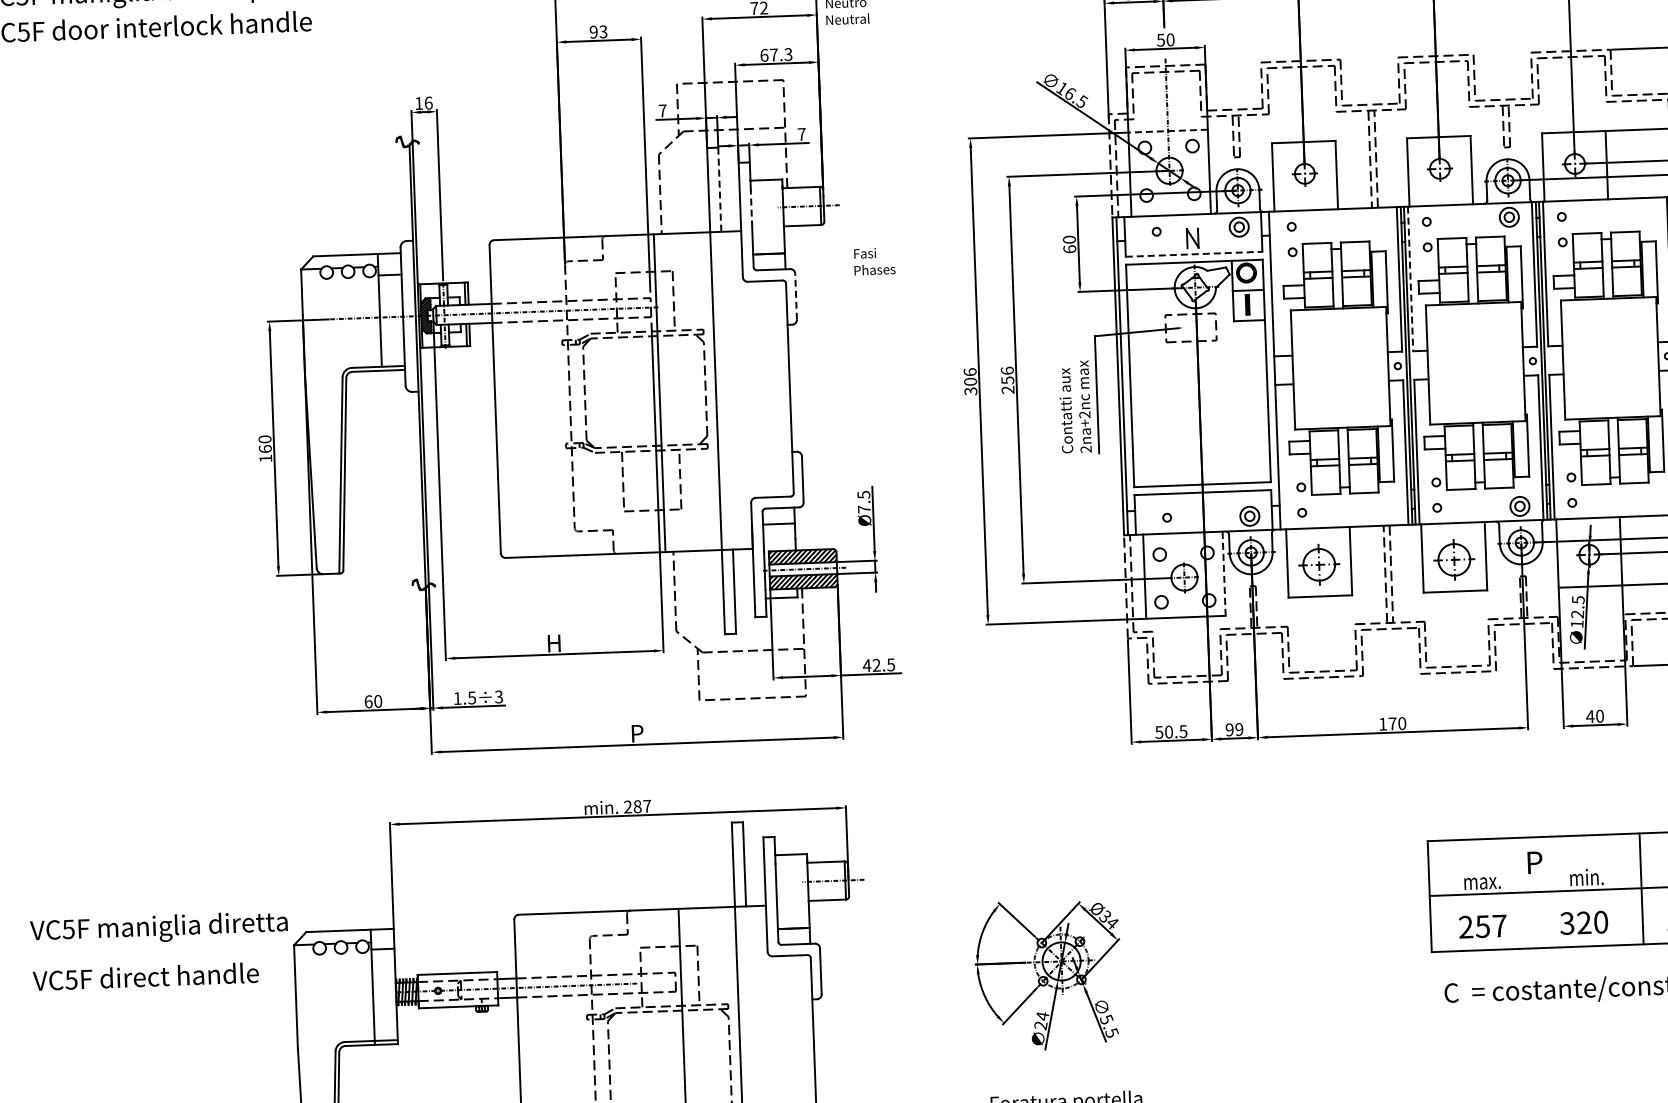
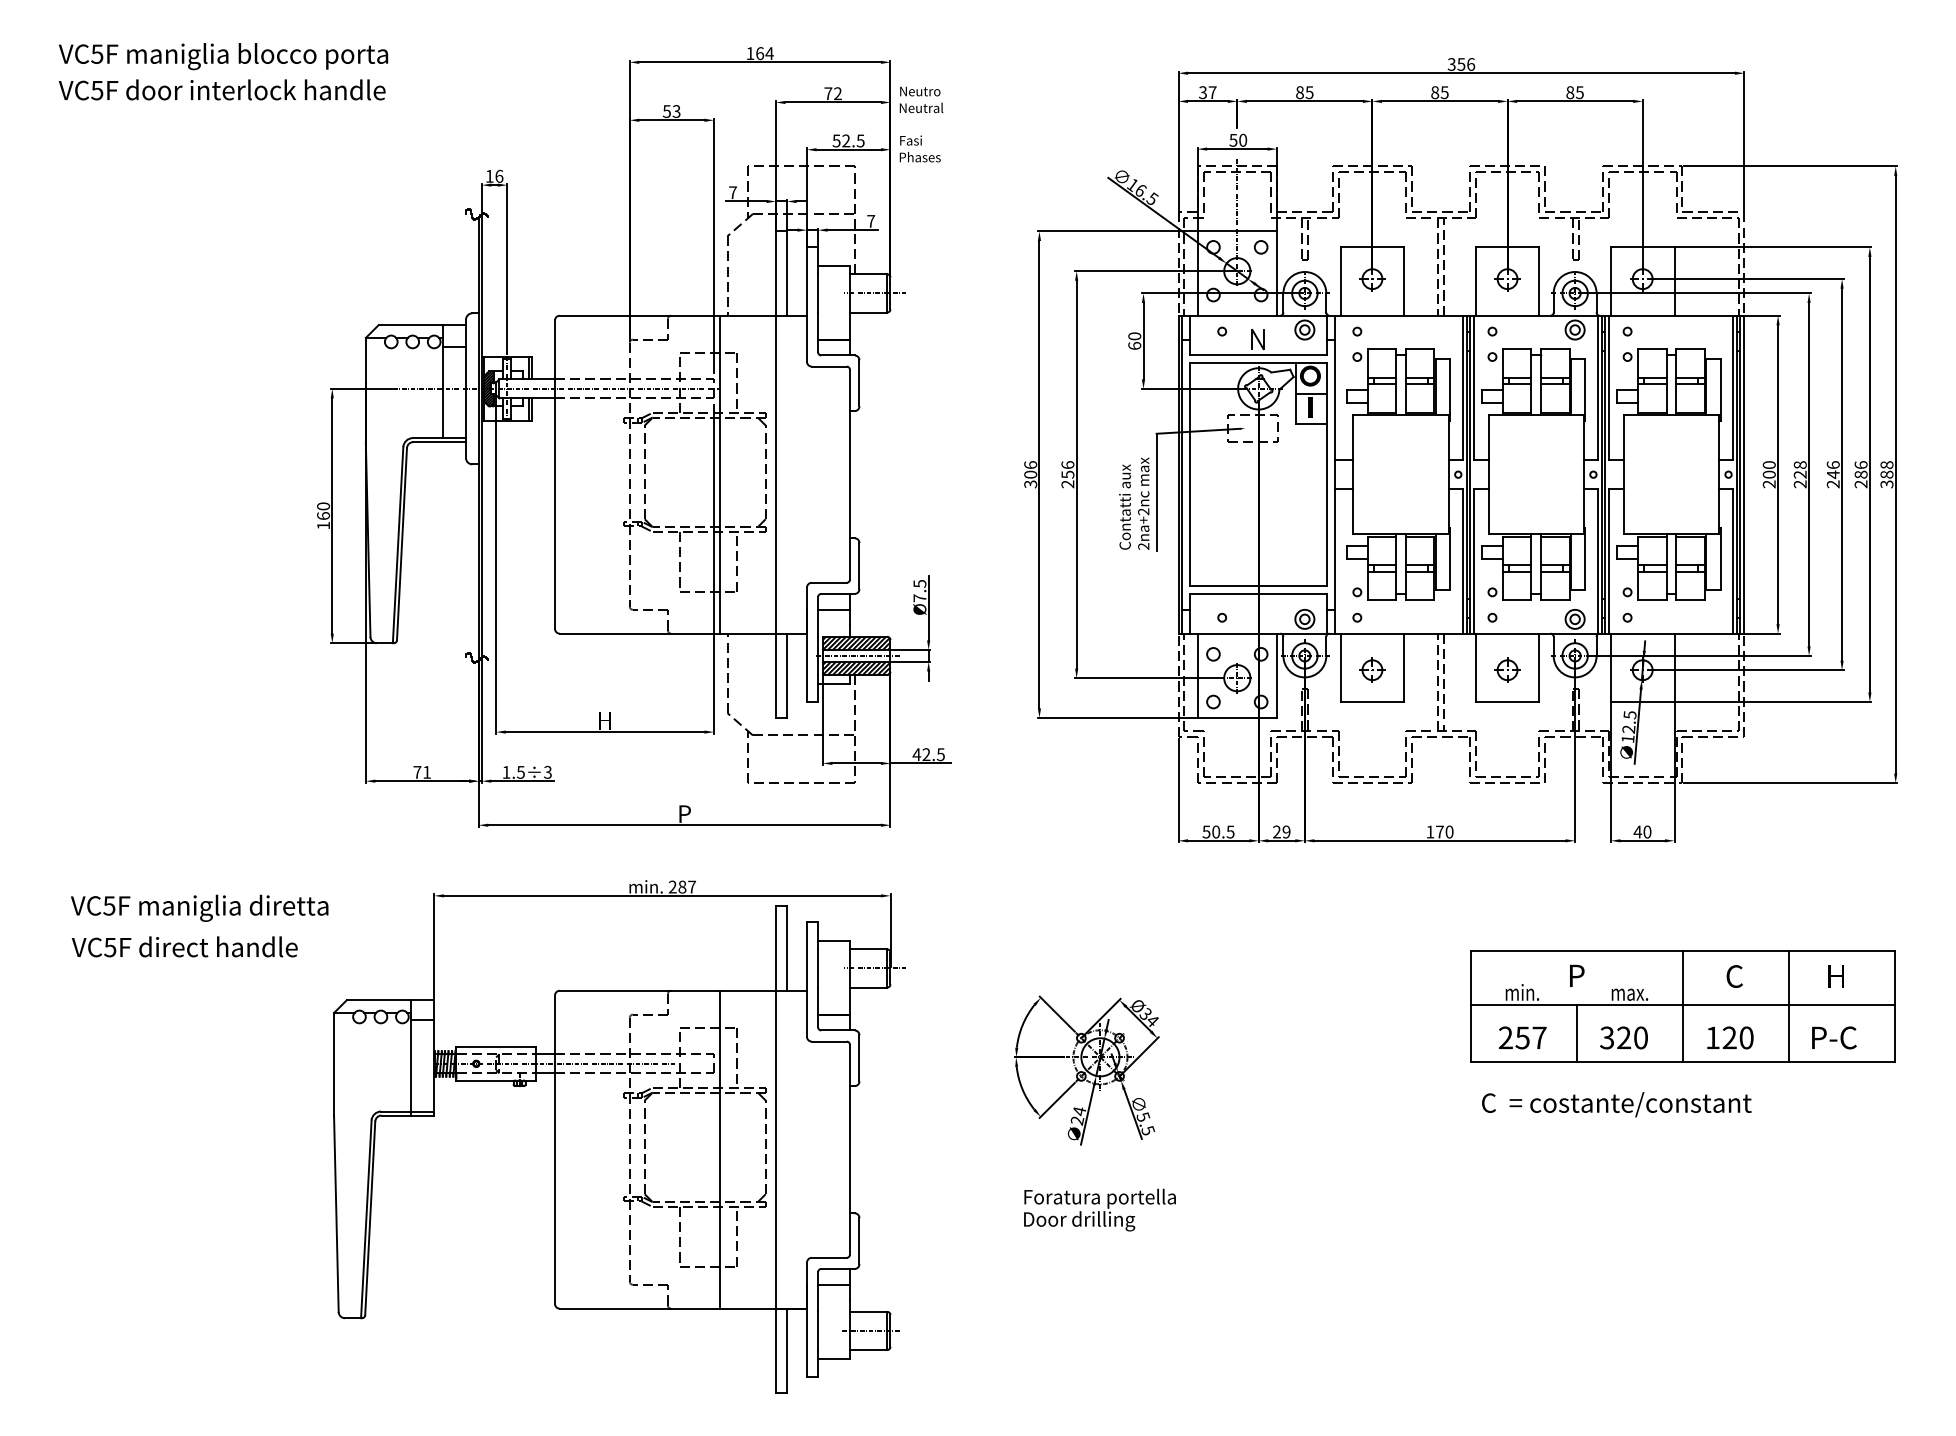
text: (593, 32) -> (666, 111), 93 -> 53
text: (776, 54) -> (848, 140), 67.3 -> 52.5
line: (1168, 131) -> (1237, 231), dashed -> solid
line: (720, 190) -> (787, 274), dashed -> solid
line: (751, 207) -> (818, 292), dashed -> solid
line: (1194, 254) -> (1259, 355), dashed -> solid
text: (873, 261) -> (919, 148), moved
line: (1410, 279) -> (1474, 388), dashed -> solid
line: (796, 295) -> (859, 382), dashed -> solid
part: (1454, 558) -> (1507, 669), size x0.62
part: (1319, 563) -> (1372, 669), size x0.62
line: (1224, 573) -> (1277, 675), dashed -> solid
text: (372, 700) -> (421, 771), 60 -> 71
text: (1229, 730) -> (1276, 832), 99 -> 29
text: (1595, 877) -> (1637, 992), min. -> max.
text: (1490, 880) -> (1531, 992), max. -> min.
line: (1536, 920) -> (1576, 1033), added
text: (158, 927) -> (199, 907), moved
text: (145, 976) -> (184, 946), moved

